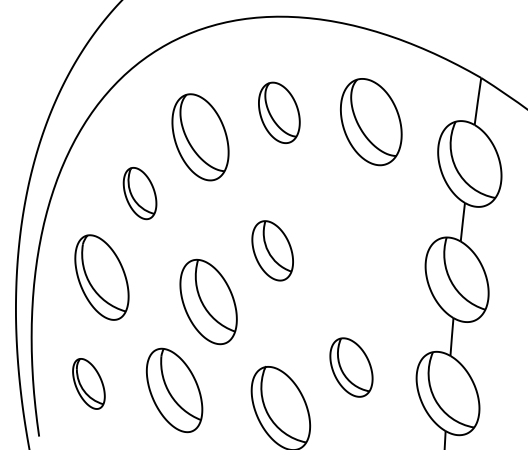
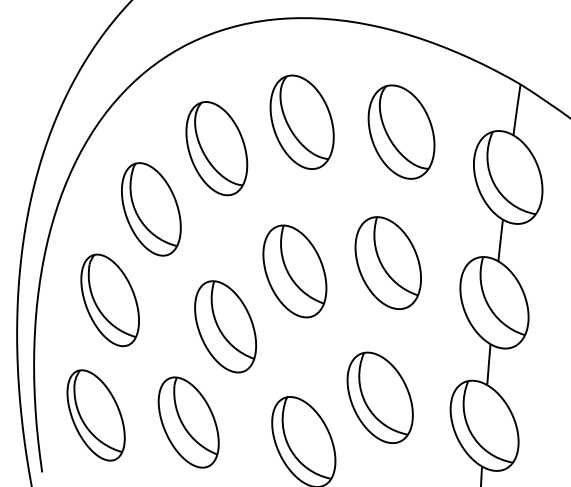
part: (278, 112) -> (301, 121), size x1.43
part: (140, 193) -> (151, 209), size x1.67
part: (358, 242) -> (387, 262), added
part: (272, 250) -> (294, 271), size x1.43
part: (350, 367) -> (379, 397), size x1.43
part: (88, 383) -> (95, 415), size x1.67

